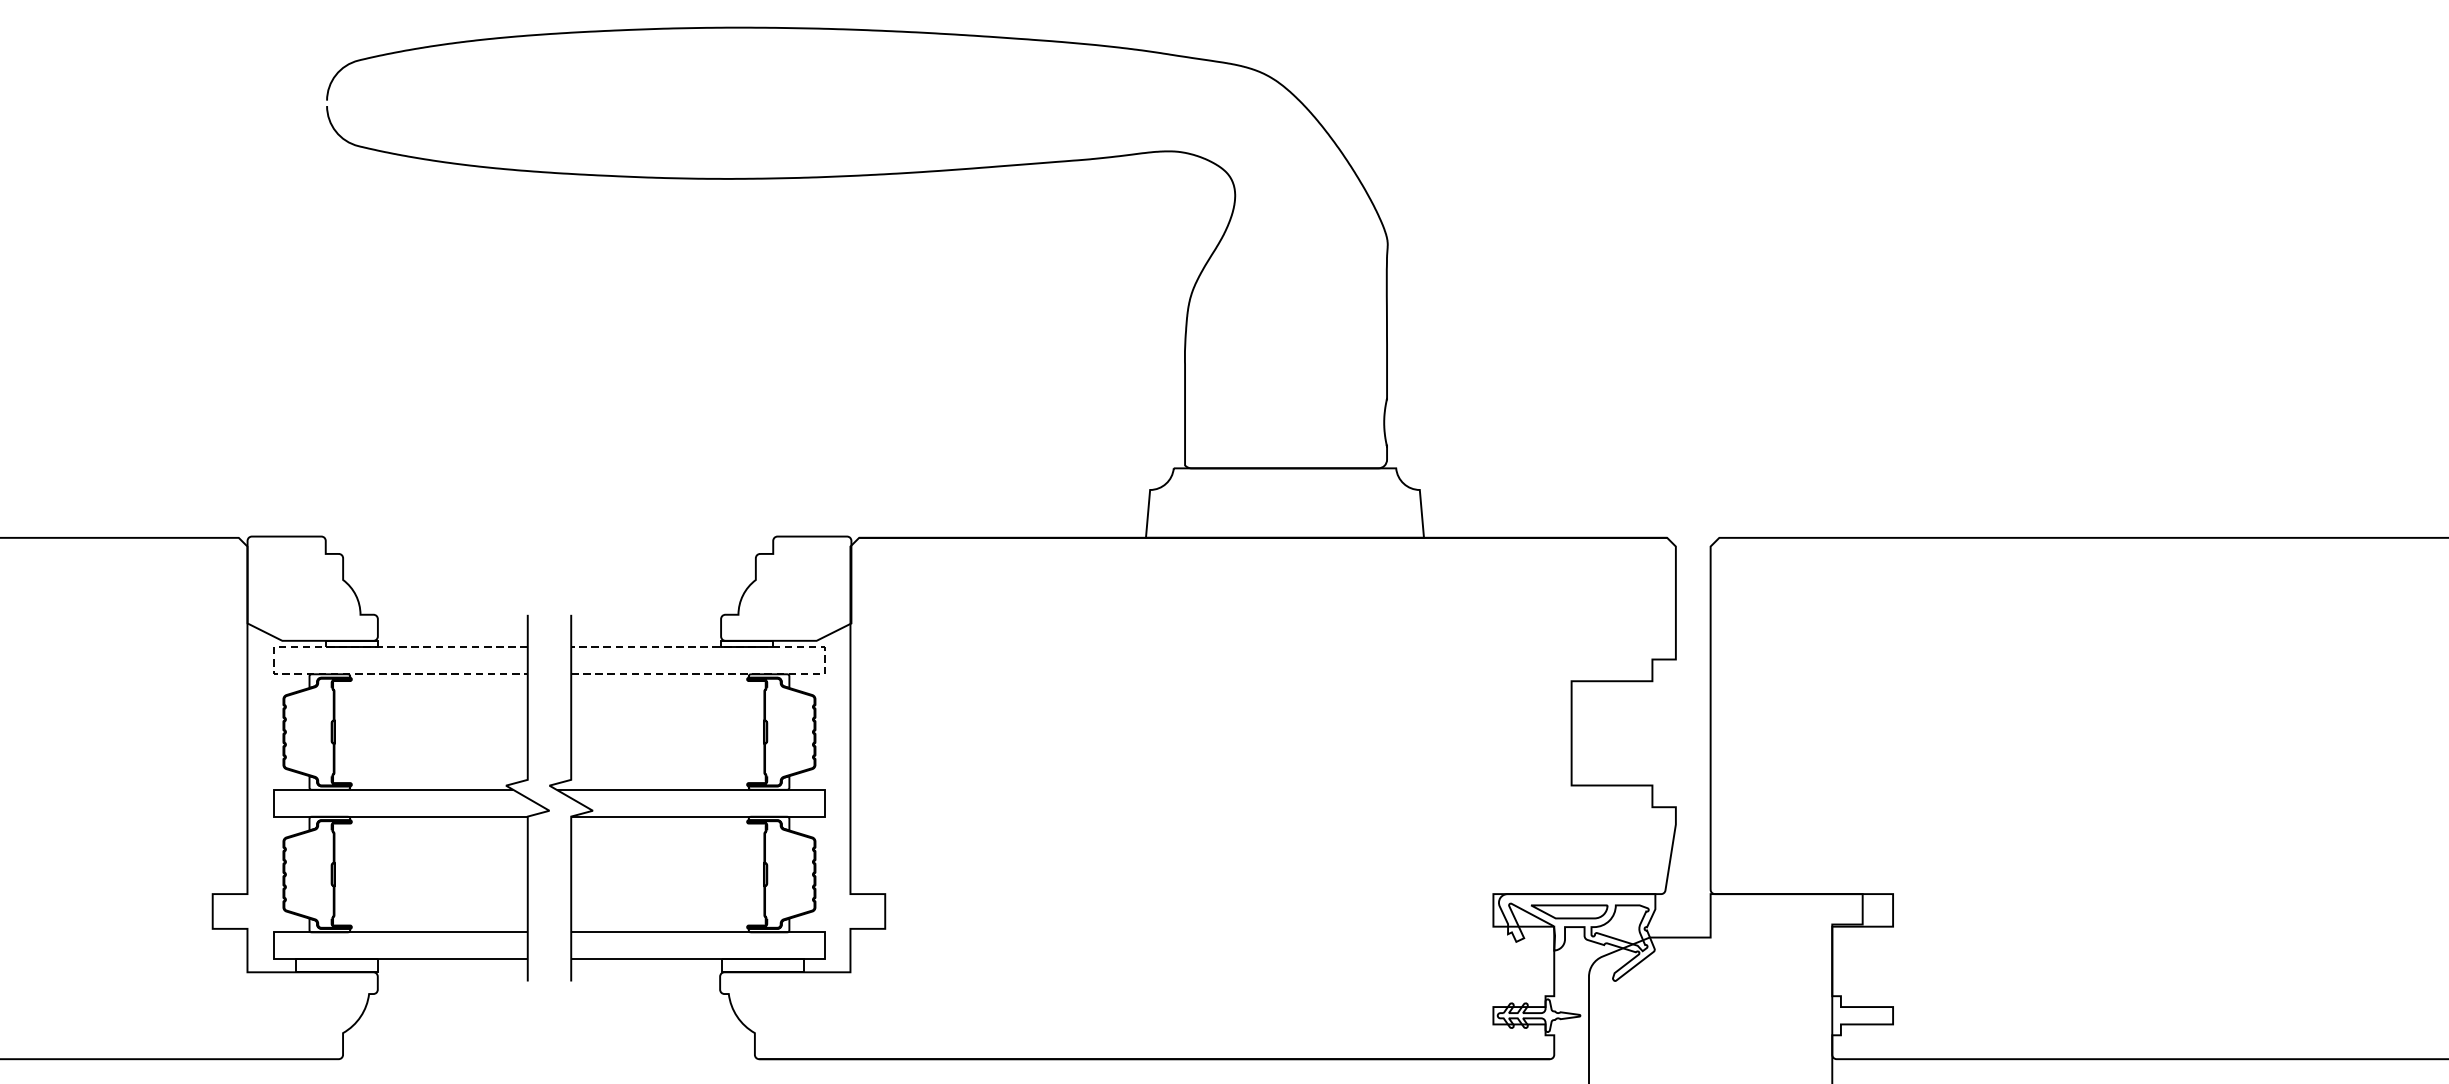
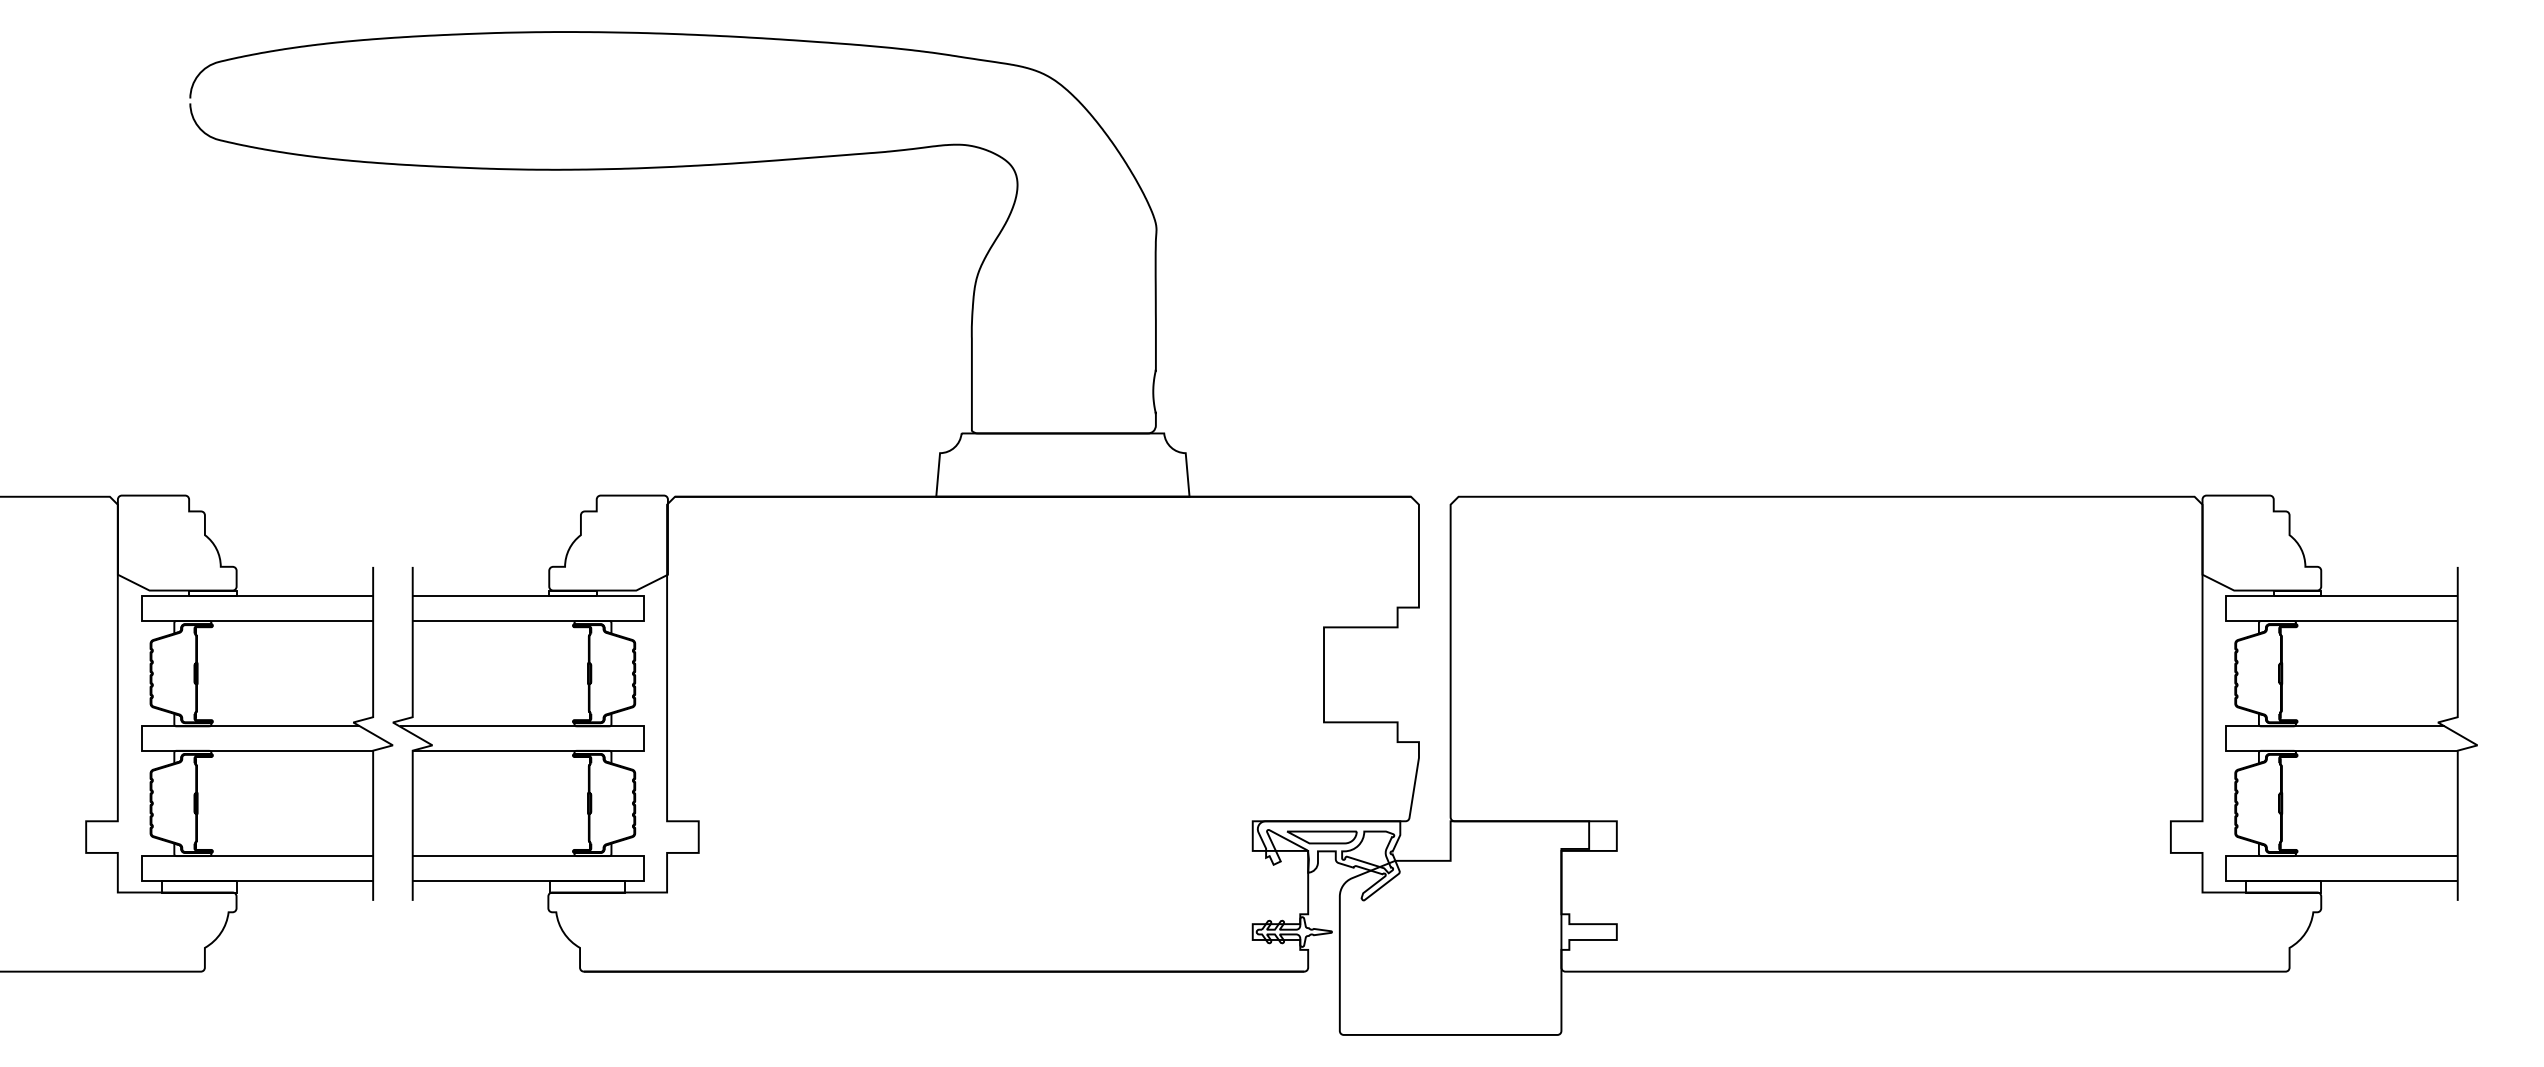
line: (825, 660) -> (644, 608), dashed -> solid
line: (273, 661) -> (141, 609), dashed -> solid

